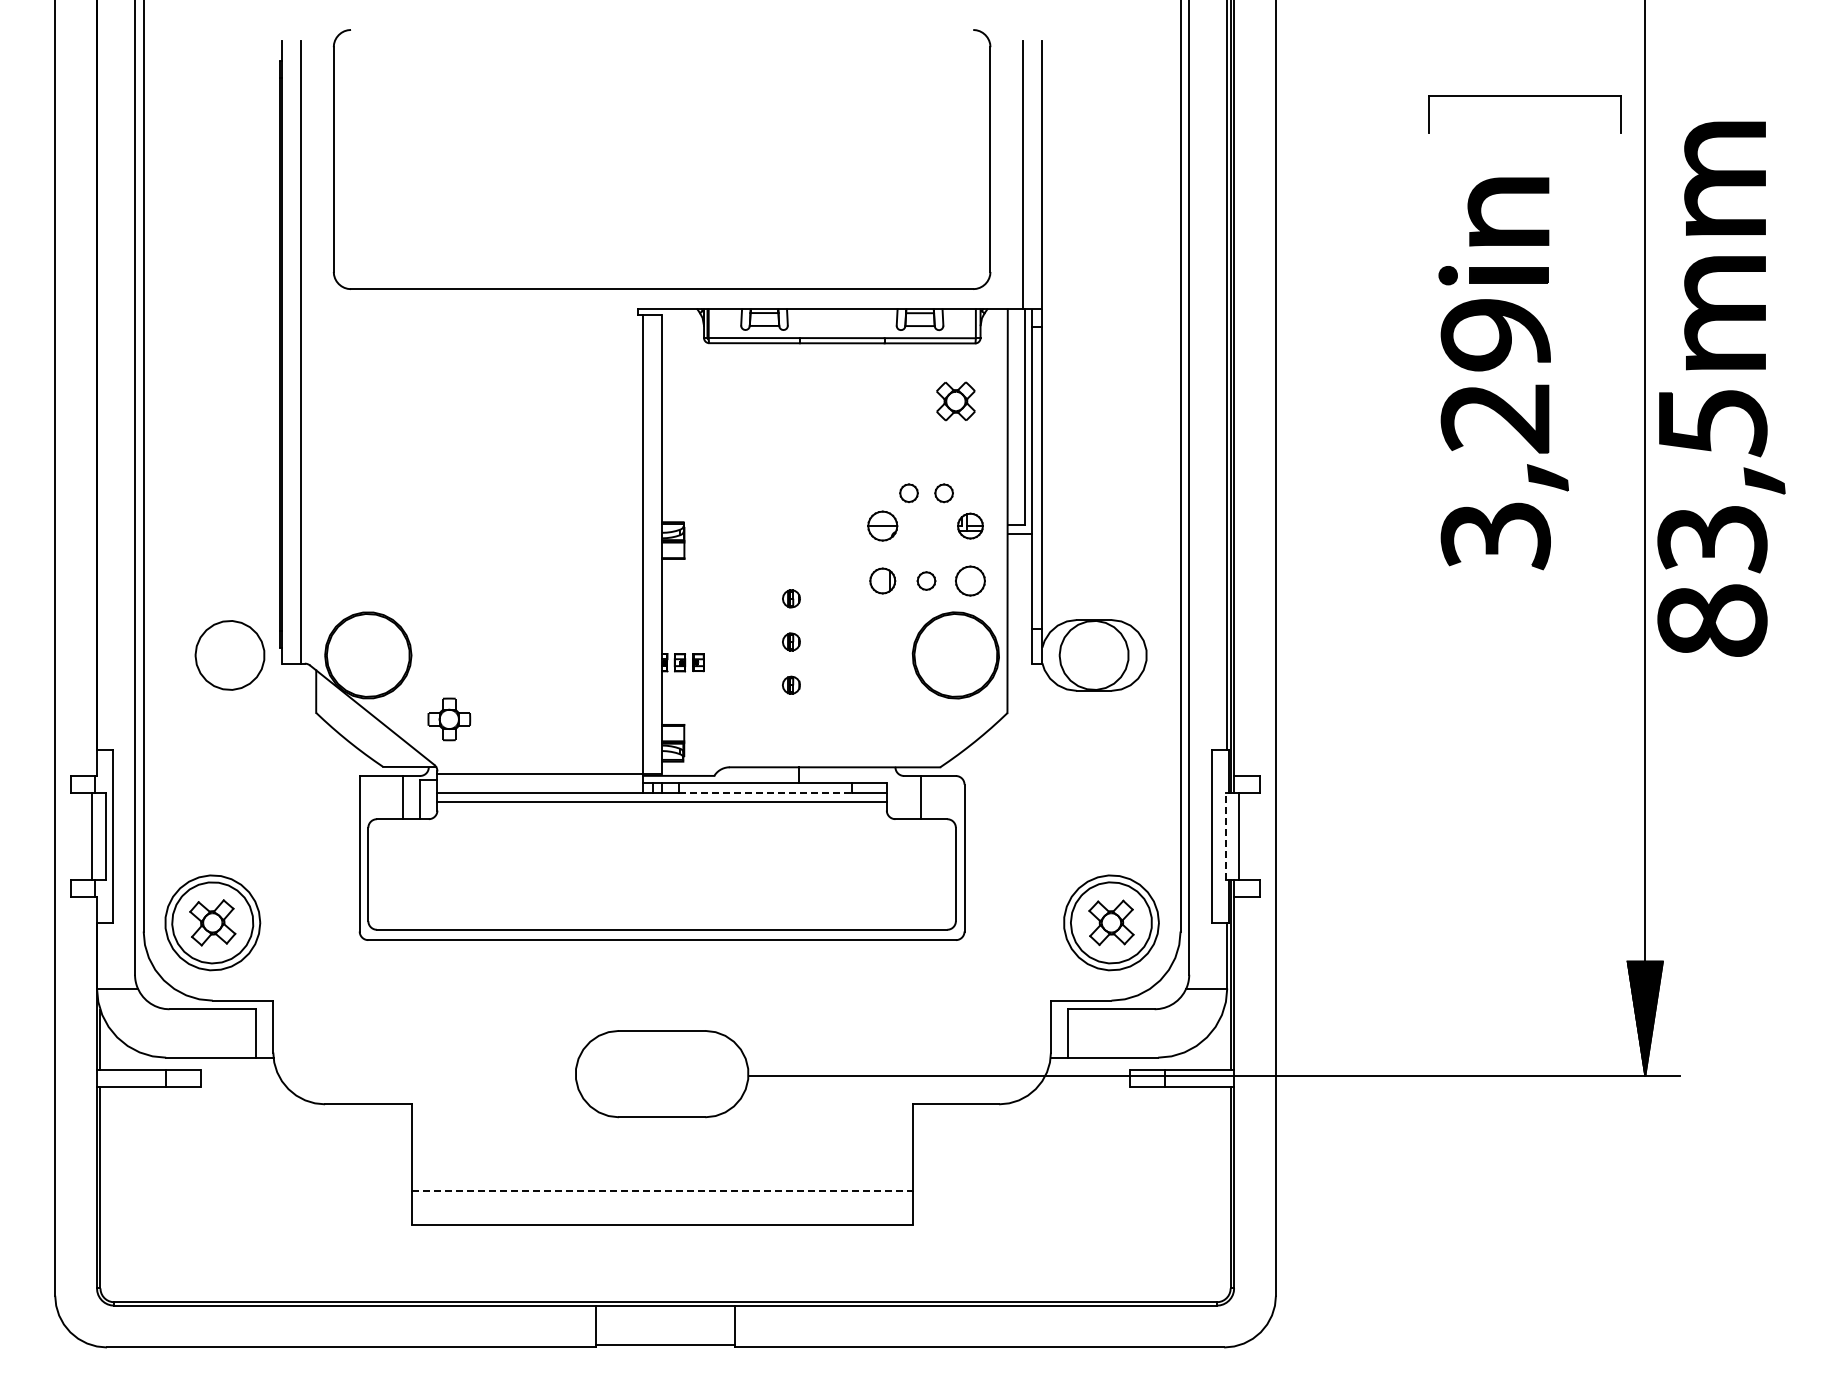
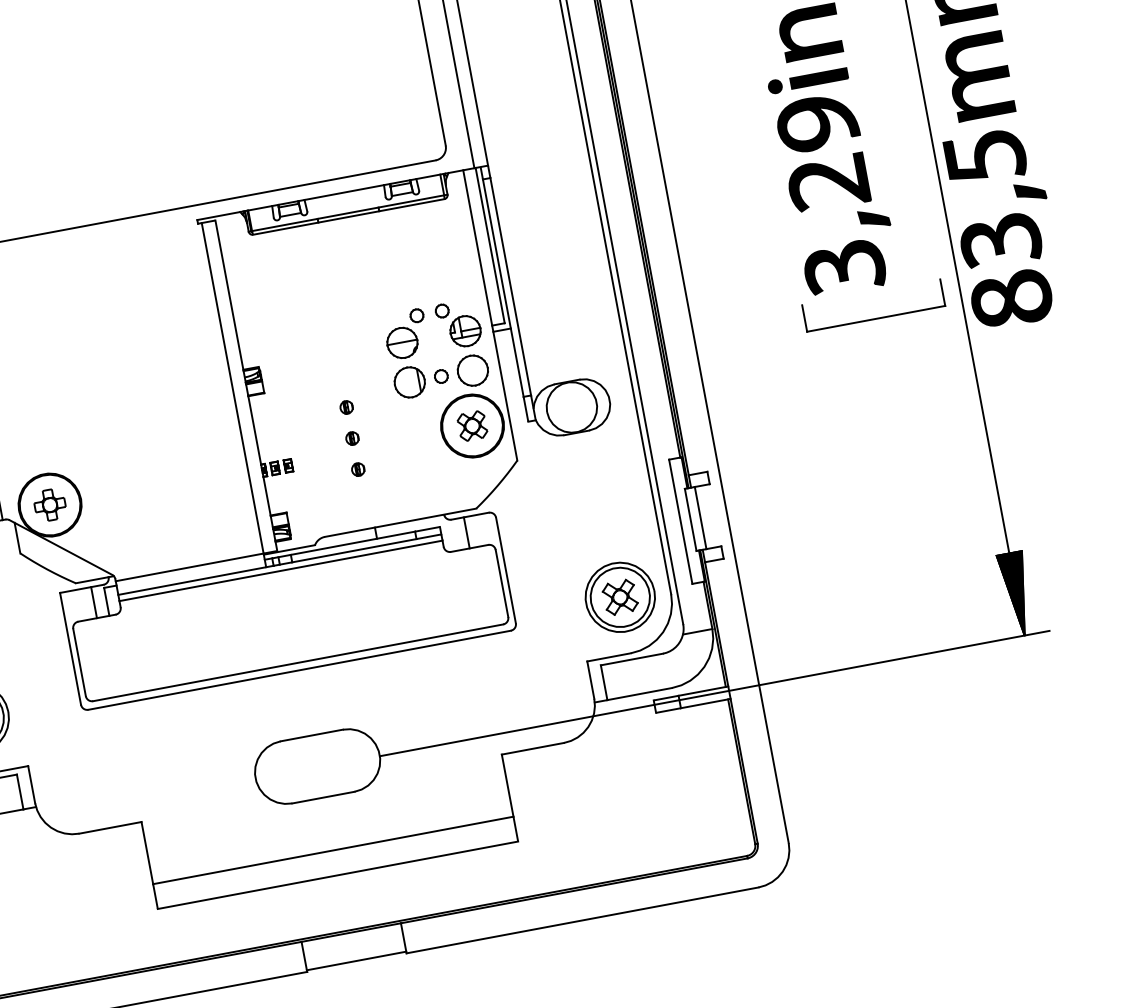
part: (955, 401) -> (472, 426), moved
part: (882, 525) -> (402, 342), size x1.43
part: (970, 525) -> (465, 330), size x1.67
part: (882, 580) -> (409, 382), size x1.67
part: (970, 580) -> (472, 370), size x1.43
part: (1524, 612) -> (875, 318), added
part: (449, 719) -> (50, 505), moved
line: (766, 793) -> (354, 550), dashed -> solid
line: (1225, 835) -> (690, 519), dashed -> solid
line: (662, 1190) -> (333, 850), dashed -> solid

